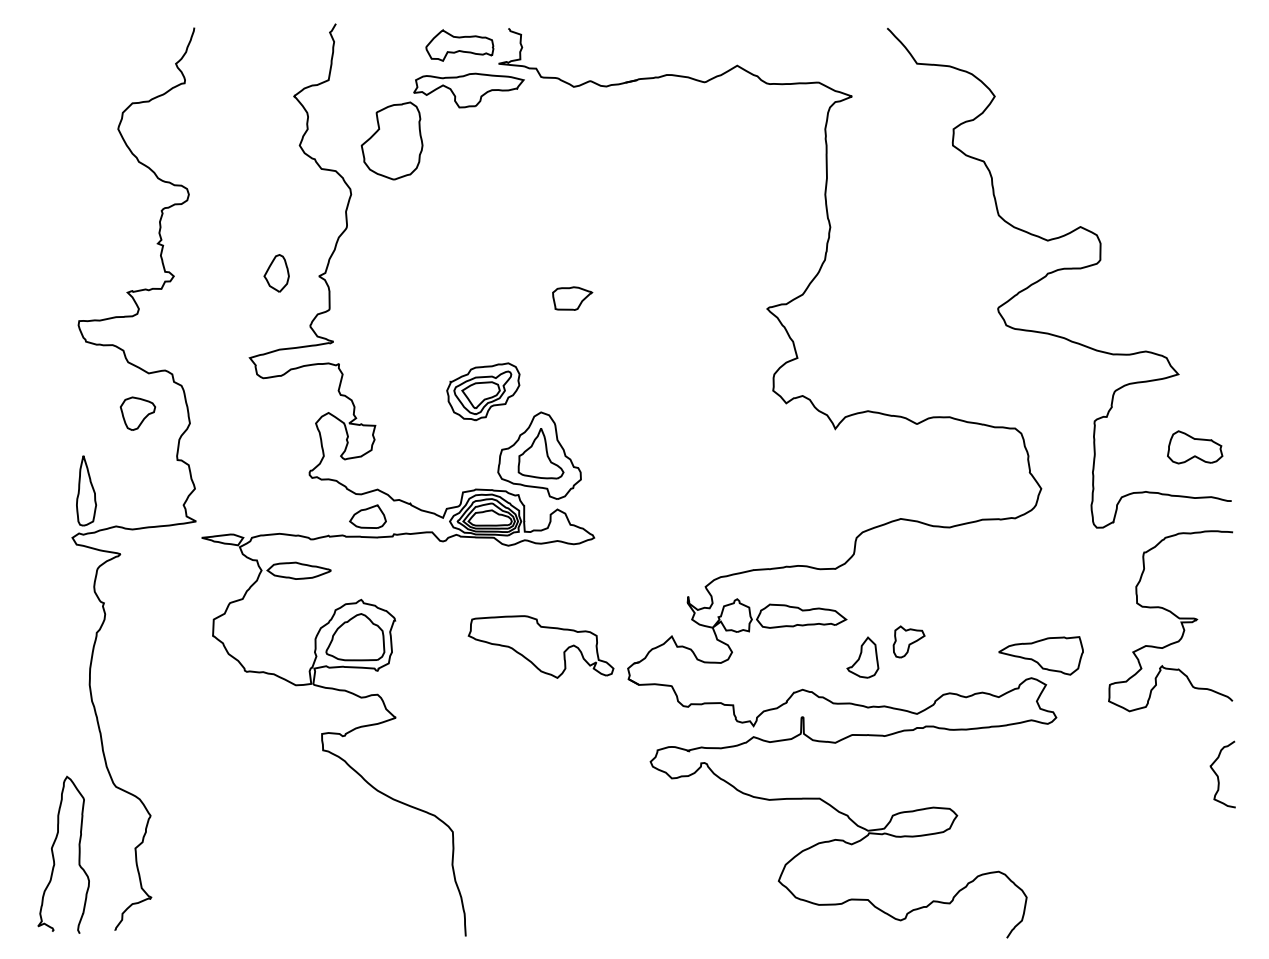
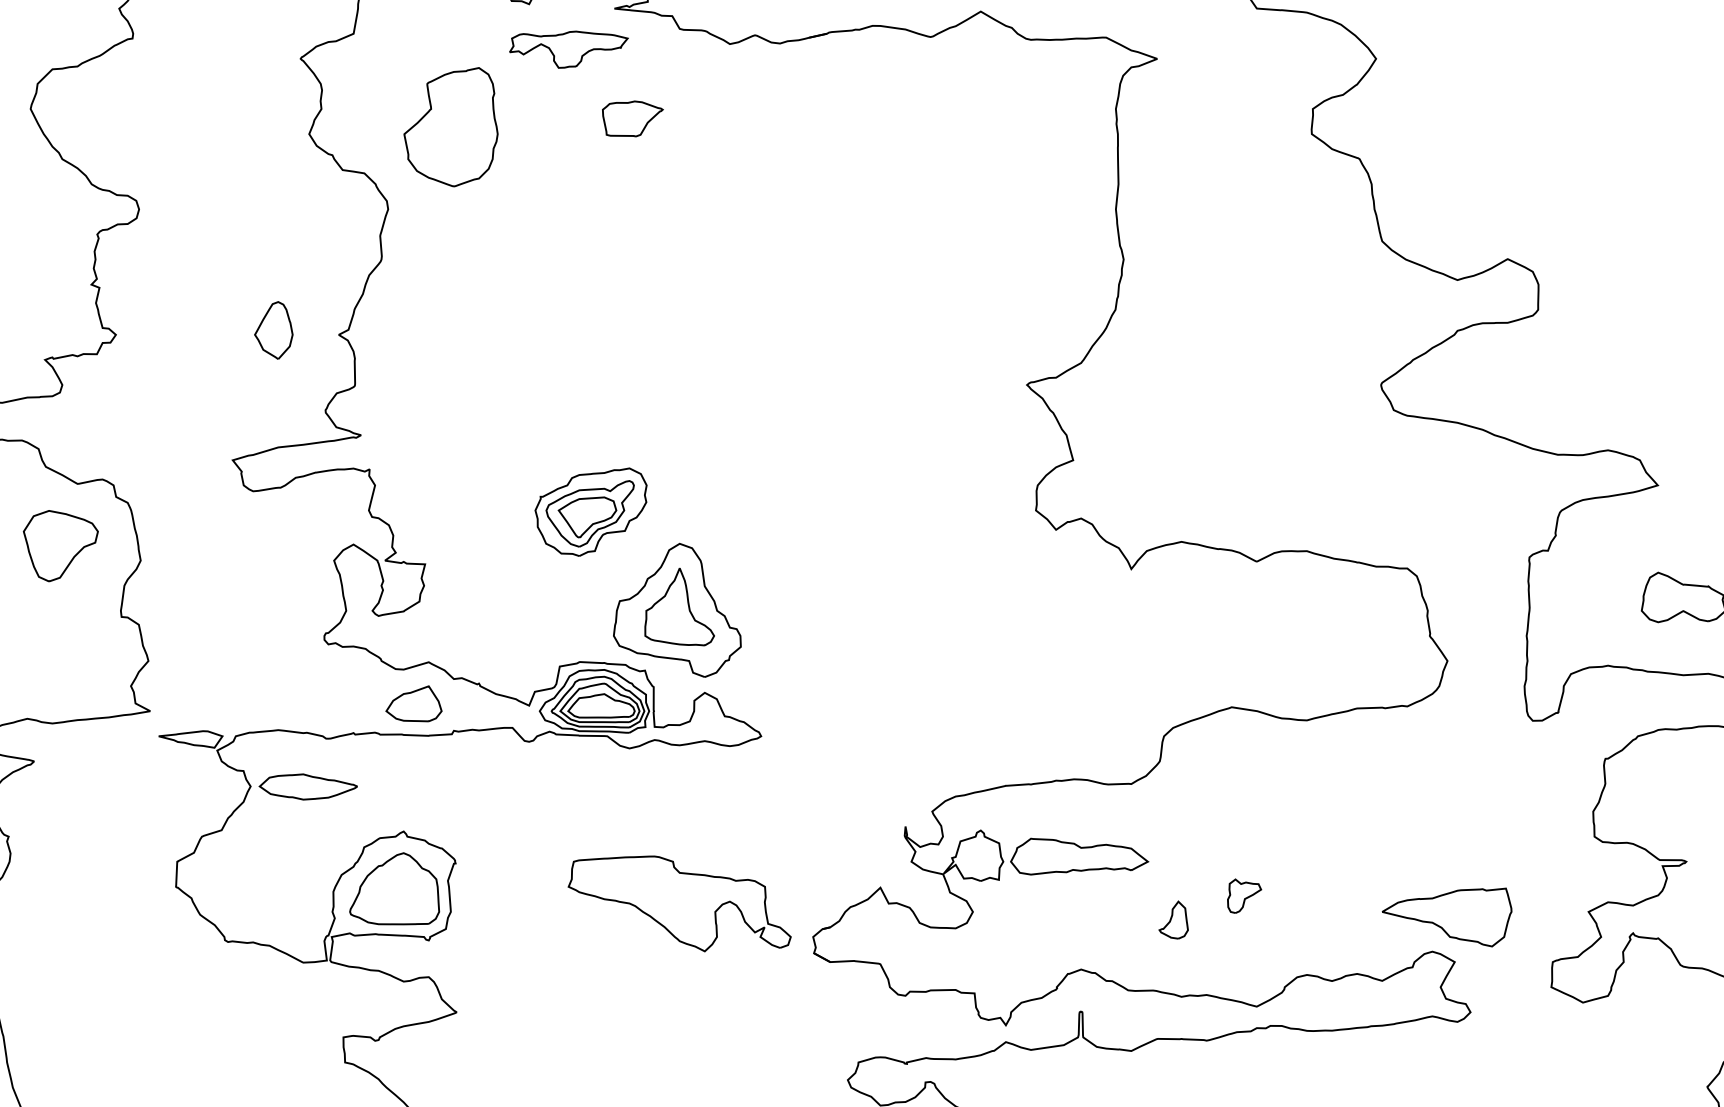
part: (468, 90) -> (568, 49), size x0.7
part: (572, 298) -> (632, 118), moved
part: (137, 413) -> (60, 545), size x1.4
part: (908, 641) -> (1243, 895), size x0.7
part: (862, 657) -> (1173, 919), size x0.6

